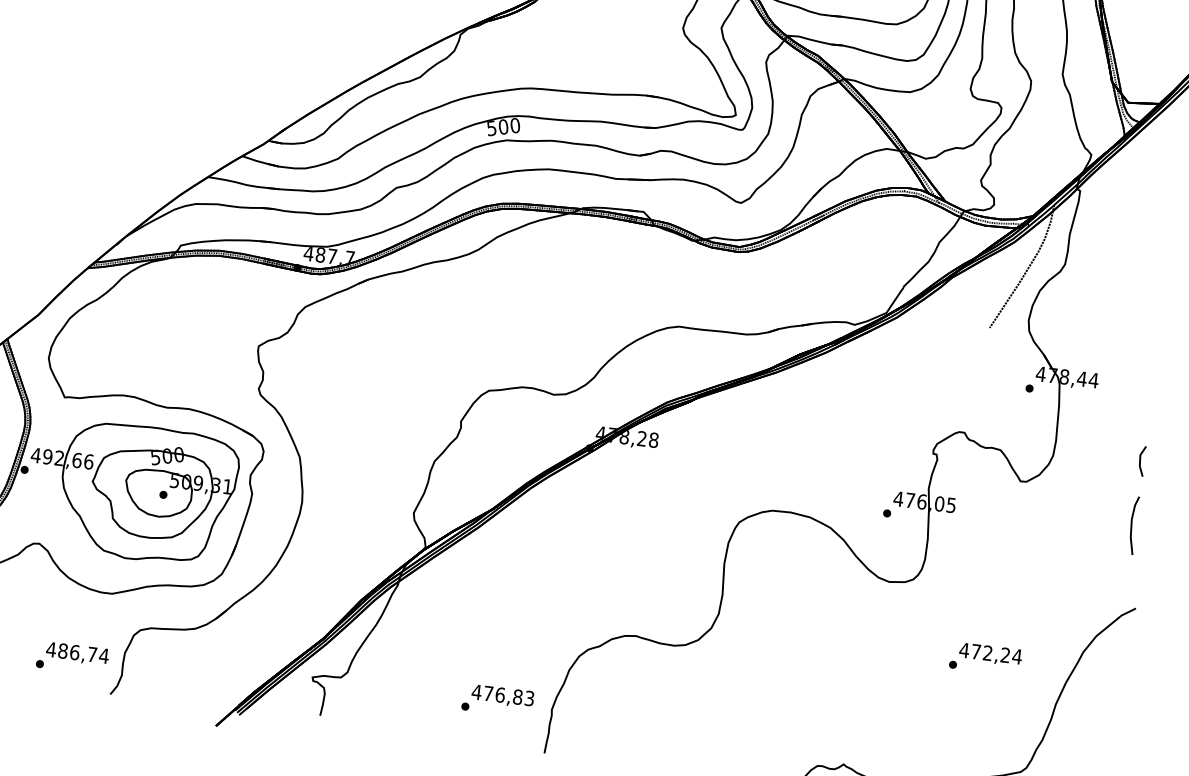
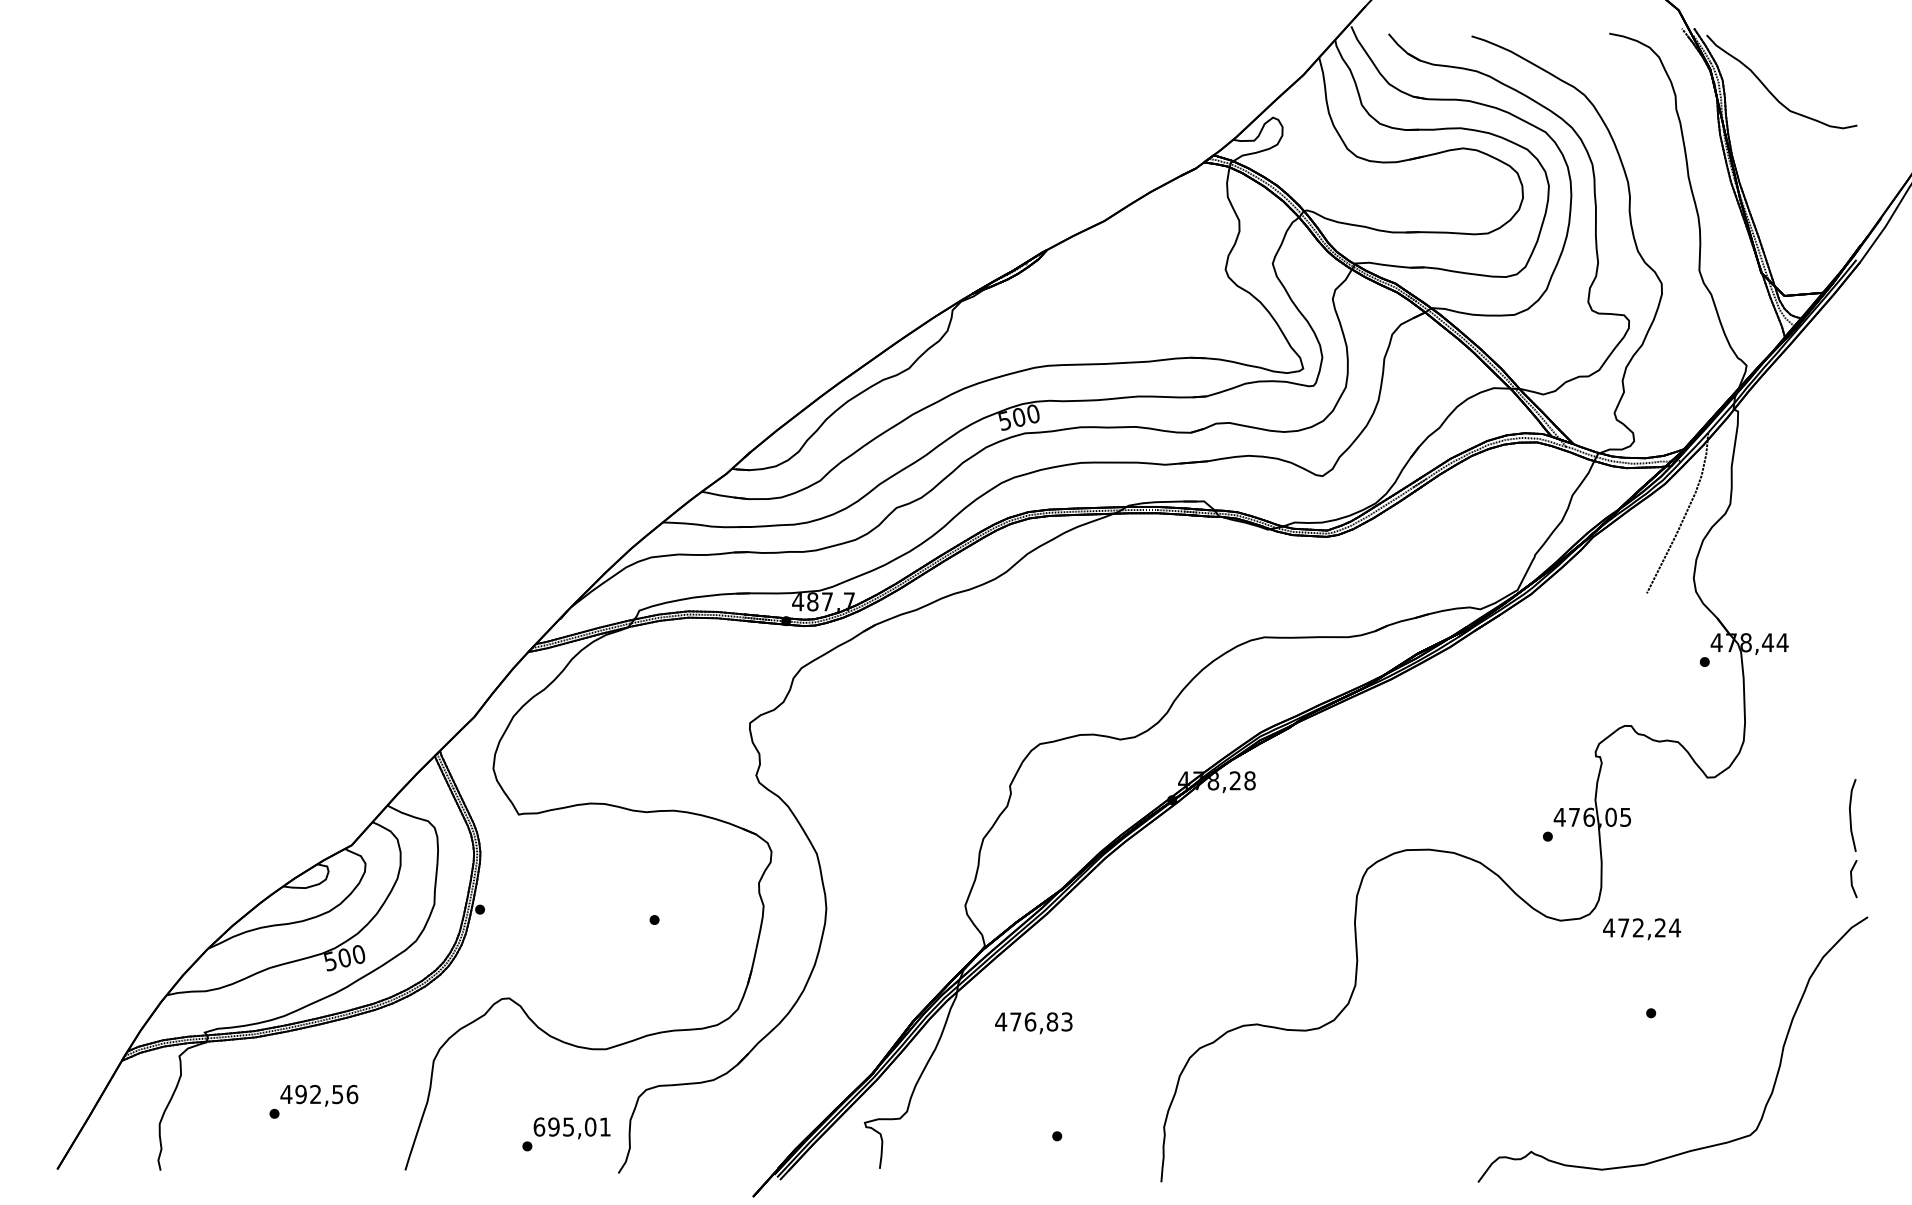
line: (1140, 461) -> (1852, 879), moved
part: (132, 491) -> (615, 920), removed
text: (77, 652) -> (572, 1126), 486,74 -> 695,01
text: (991, 654) -> (1642, 929), moved
text: (502, 696) -> (1033, 1023), moved

